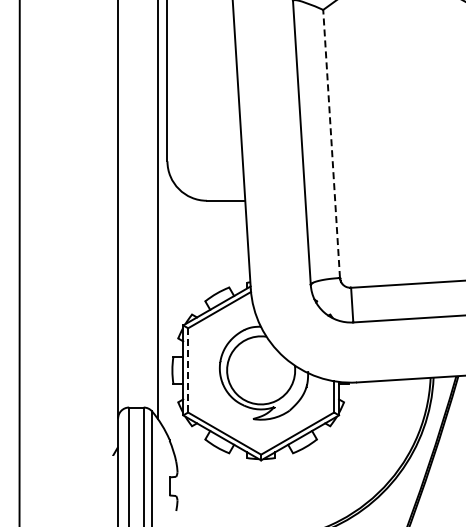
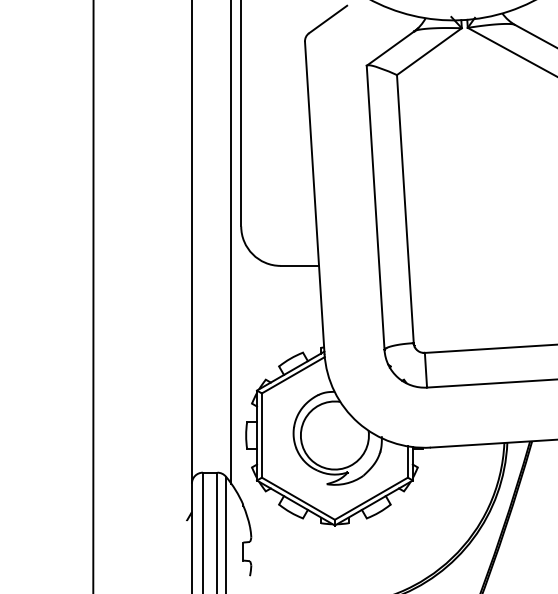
line: (331, 143) -> (405, 208), dashed -> solid
line: (187, 371) -> (261, 436), dashed -> solid

